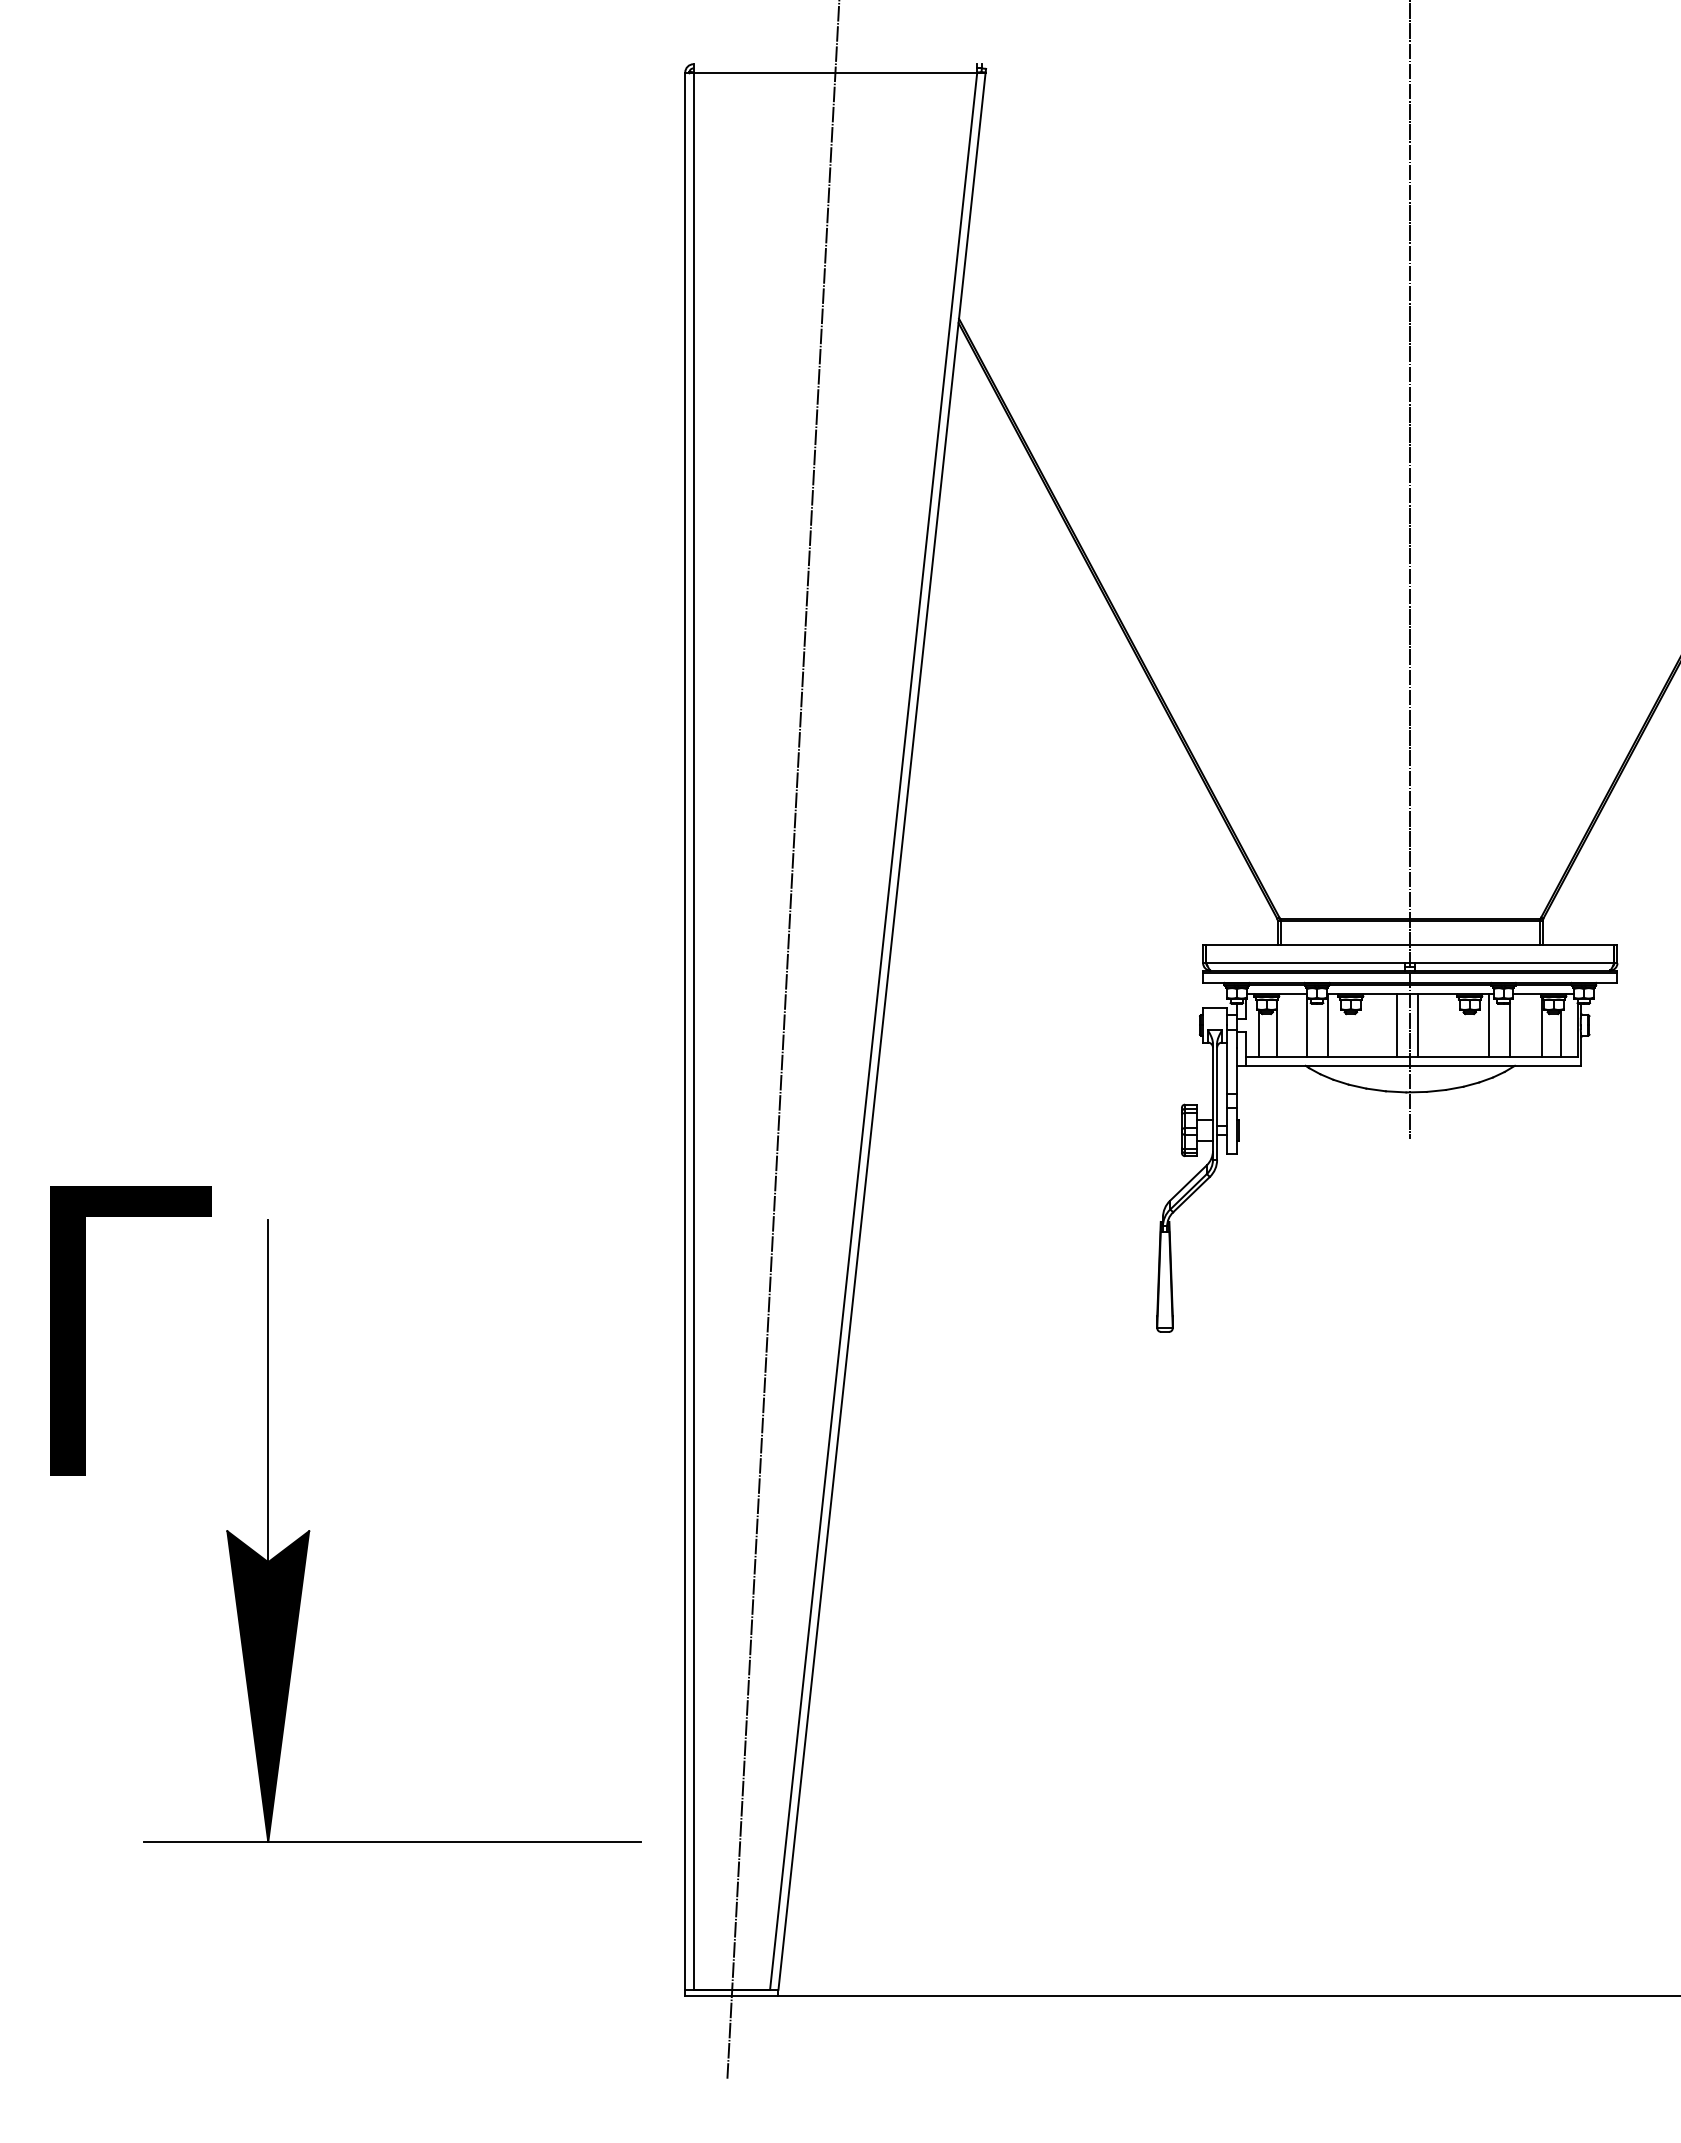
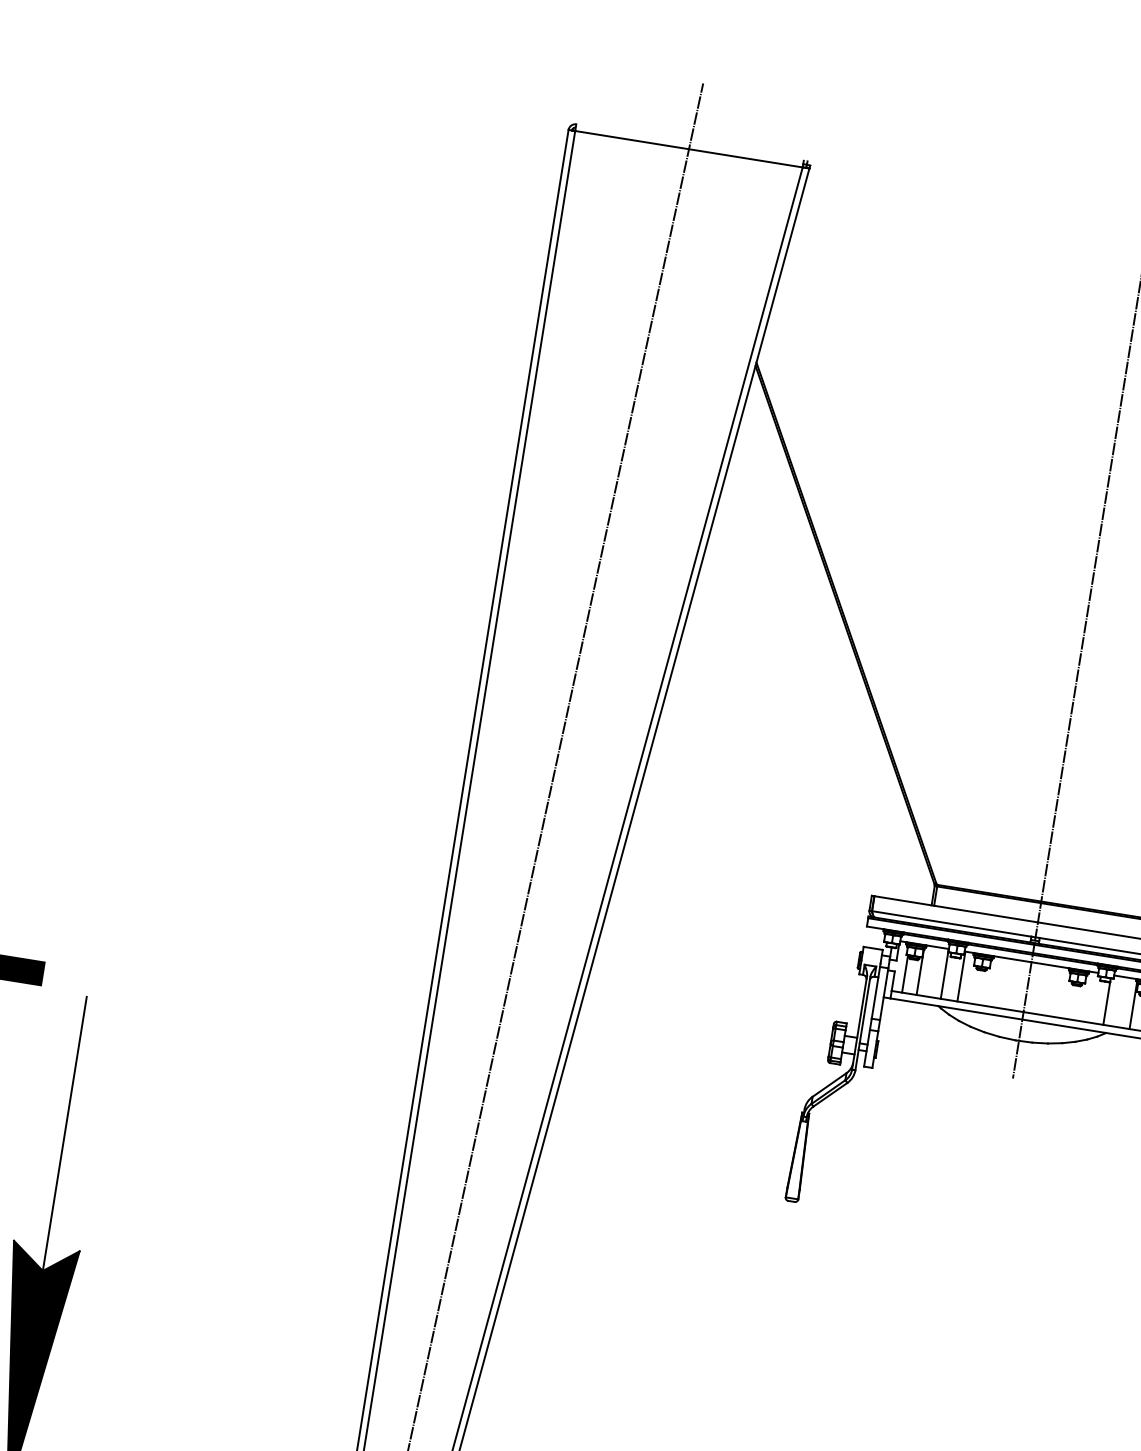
line: (1397, 1025) -> (1017, 985), removed
line: (1418, 1025) -> (1034, 988), removed
line: (1489, 1025) -> (1091, 997), removed

